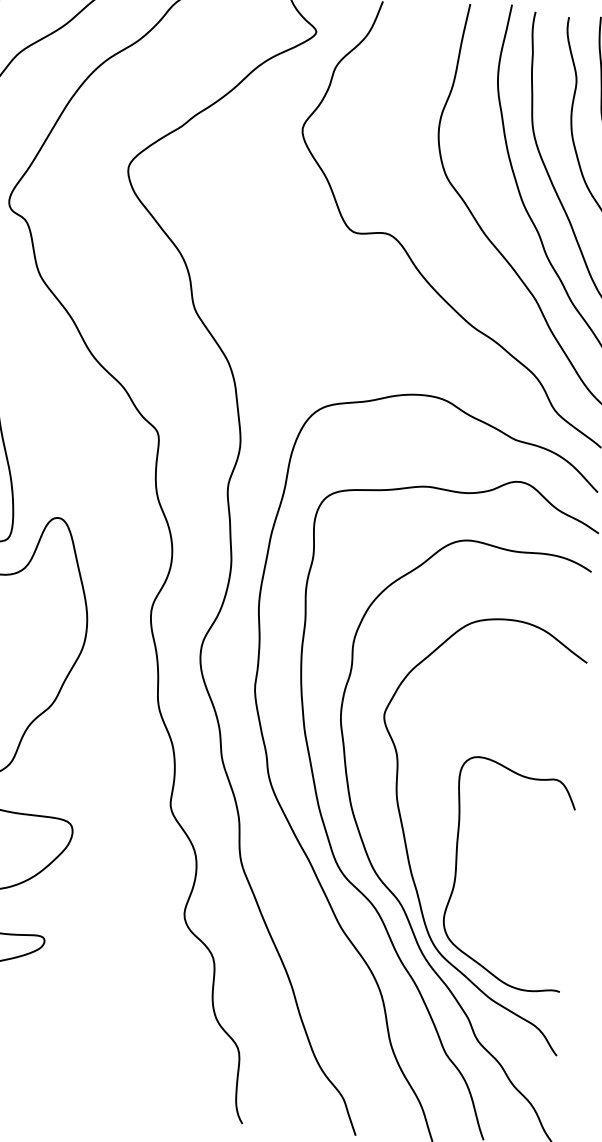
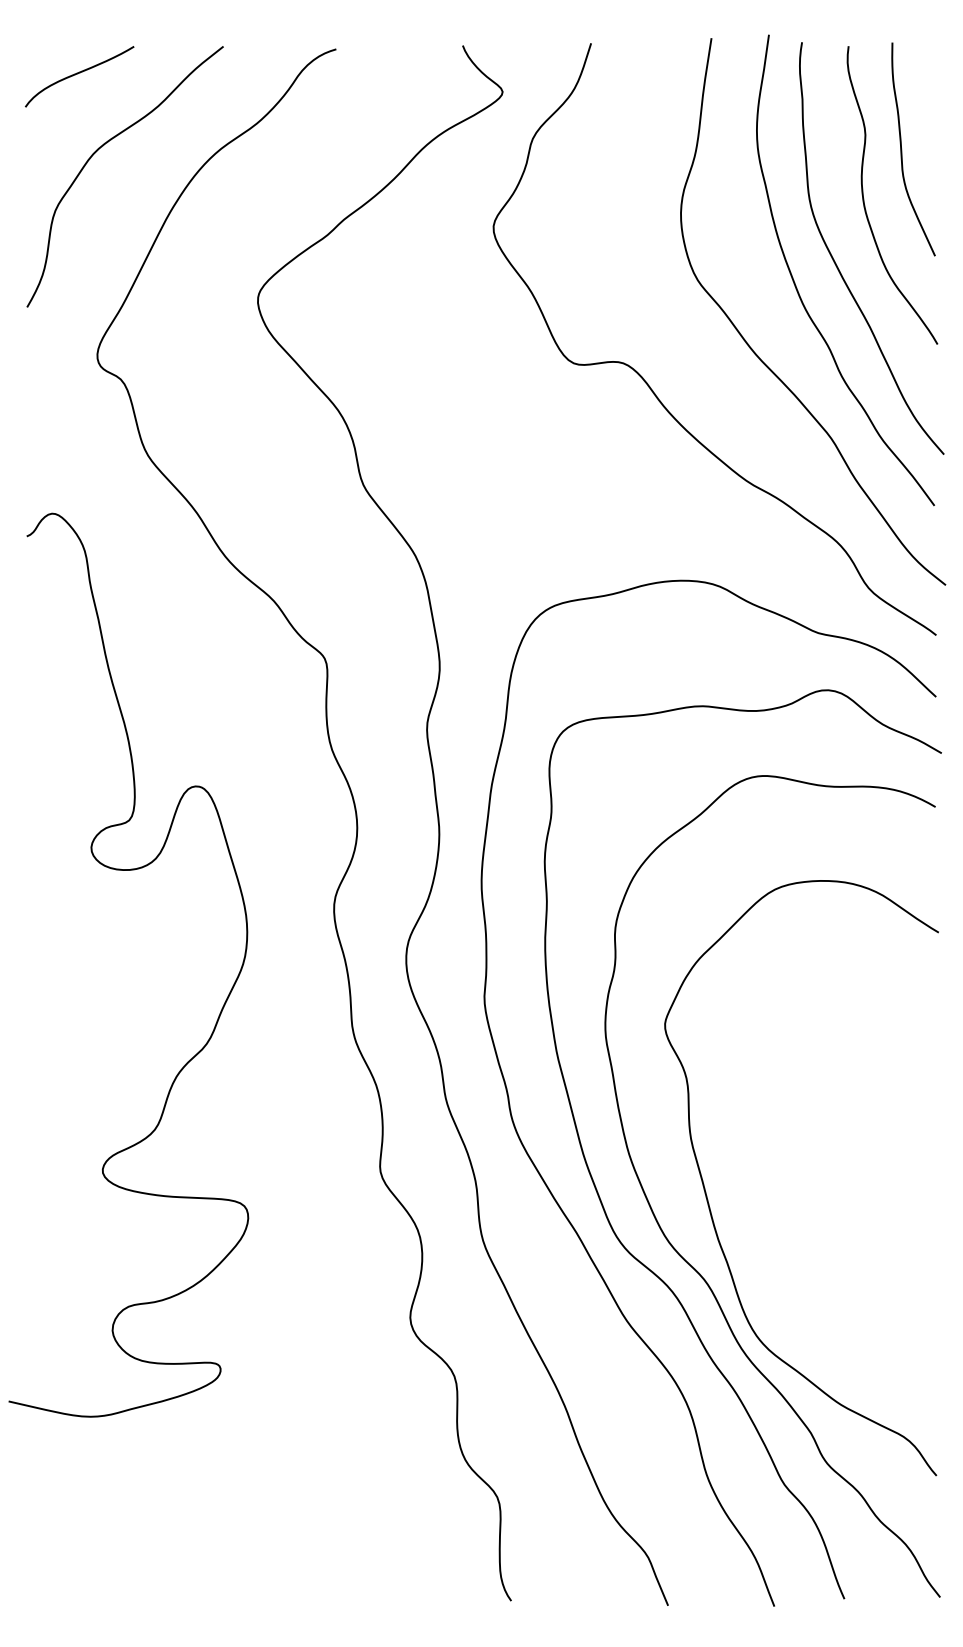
curve: (456, 870) -> (779, 1230), removed

